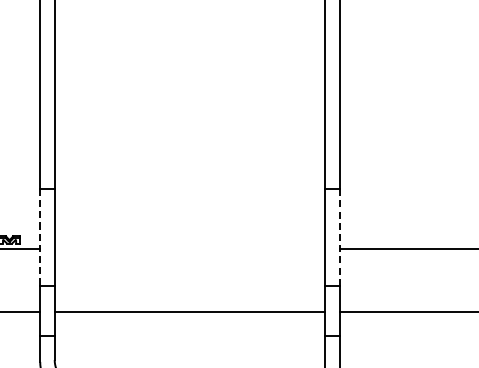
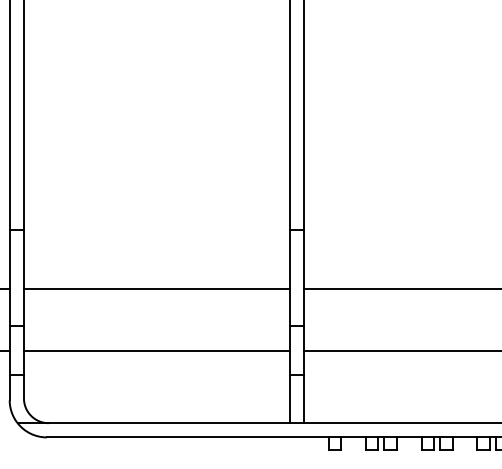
line: (40, 236) -> (9, 277), dashed -> solid
line: (340, 236) -> (304, 277), dashed -> solid
line: (189, 249) -> (156, 289), added

